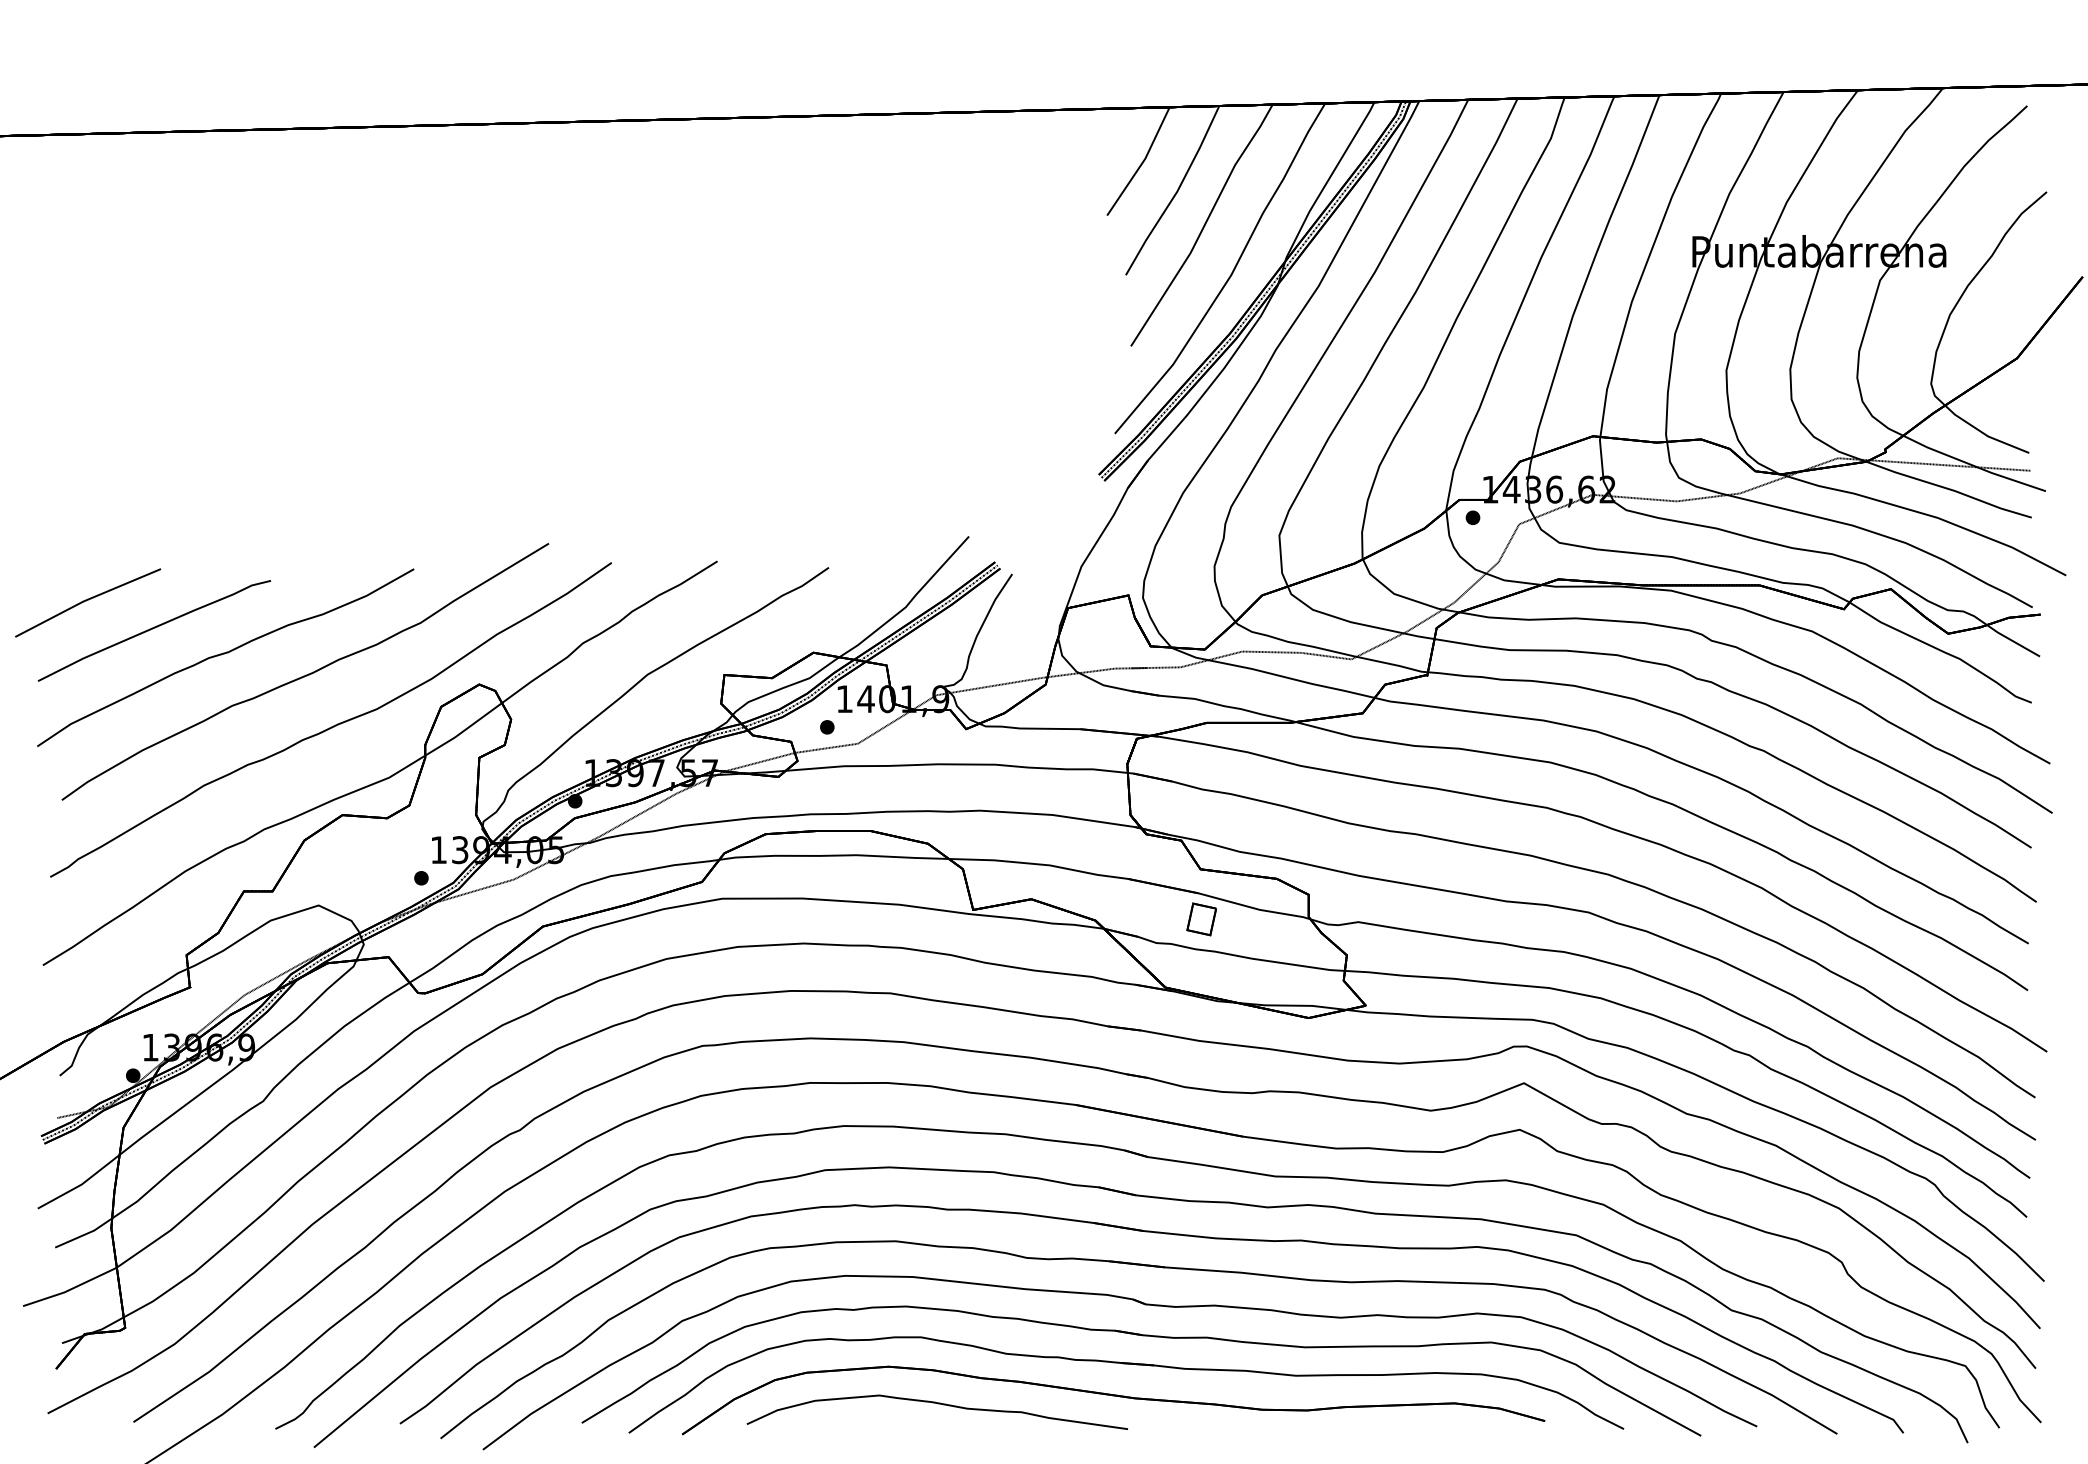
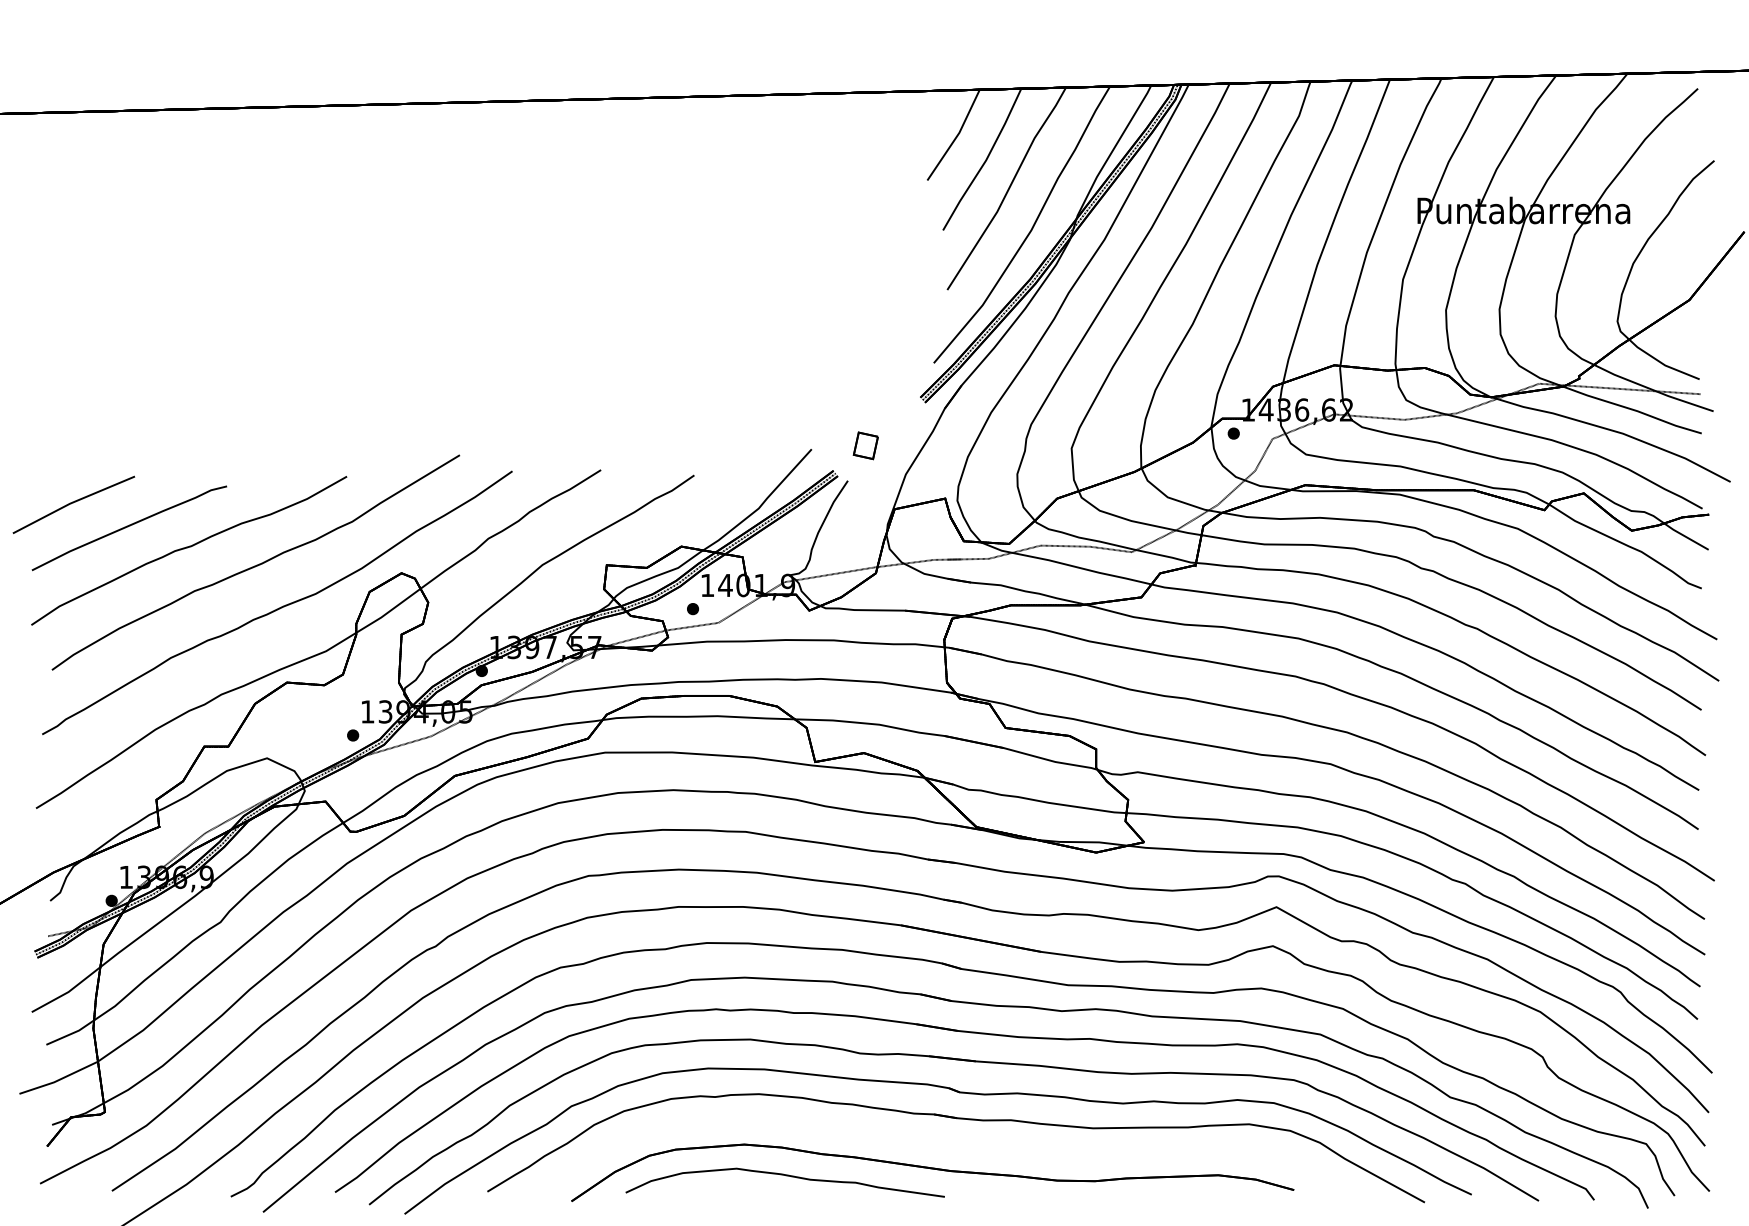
part: (1201, 919) -> (865, 445), moved
part: (1126, 1364) -> (943, 1142), removed

